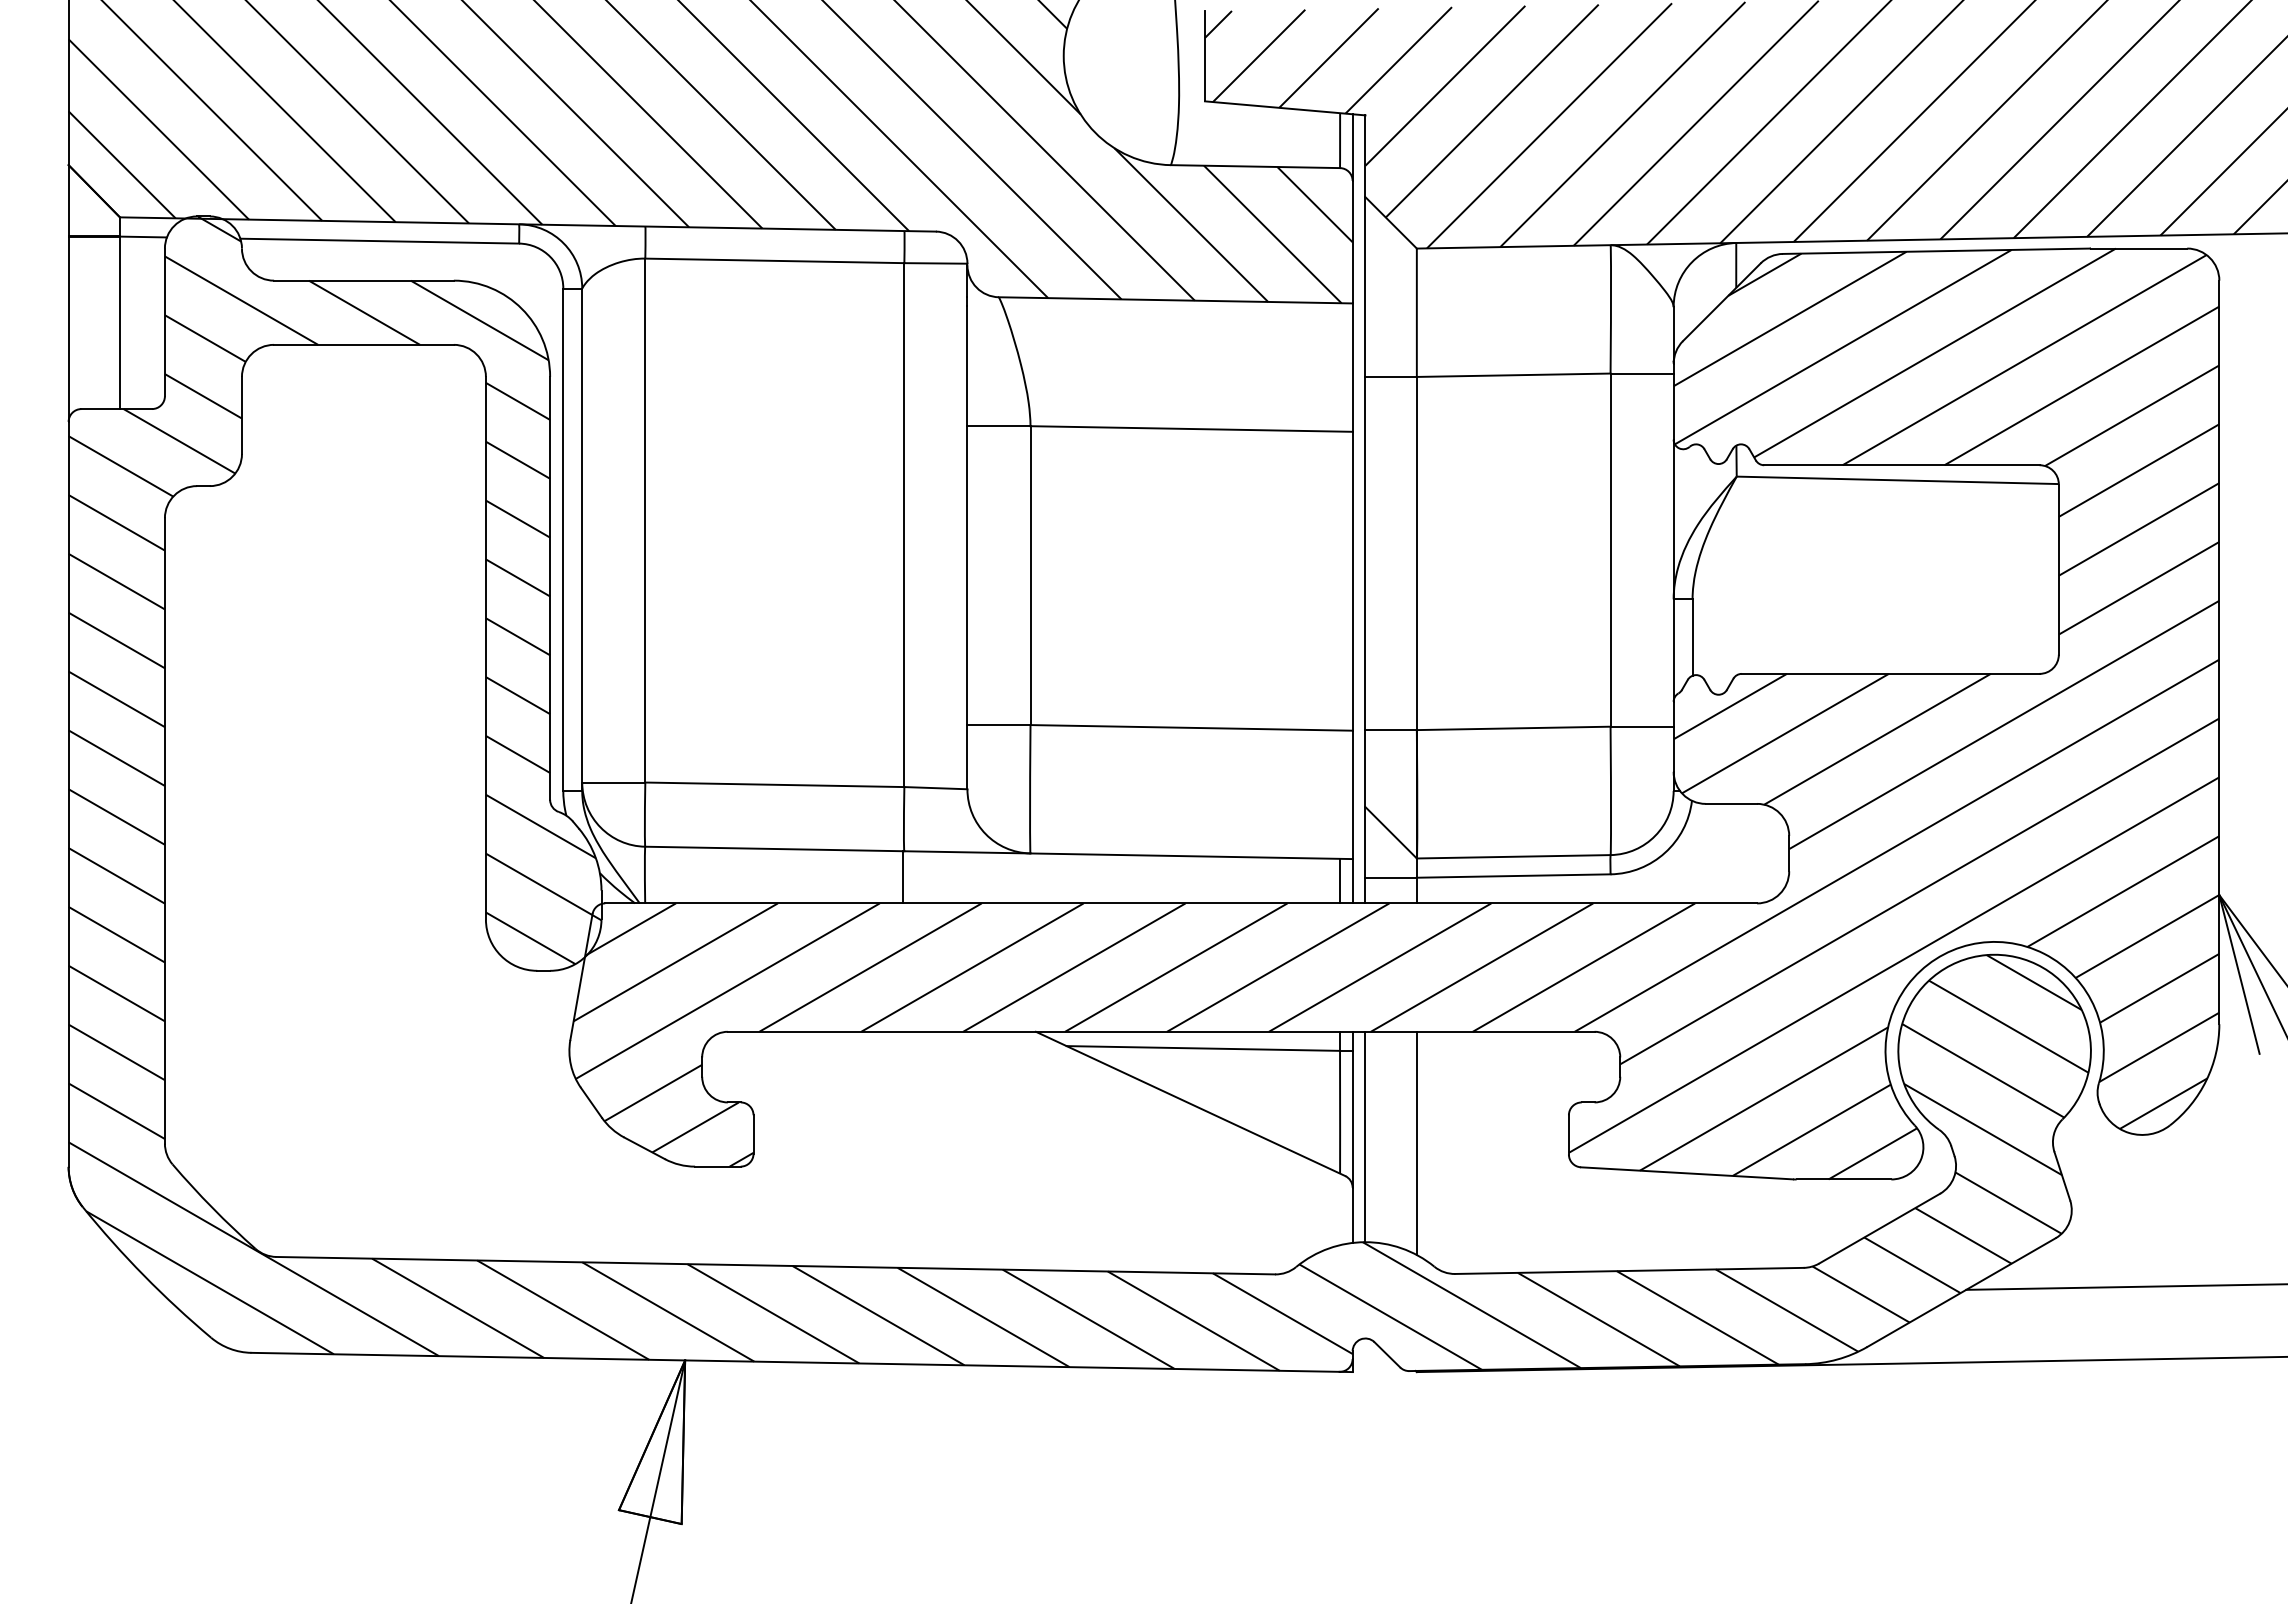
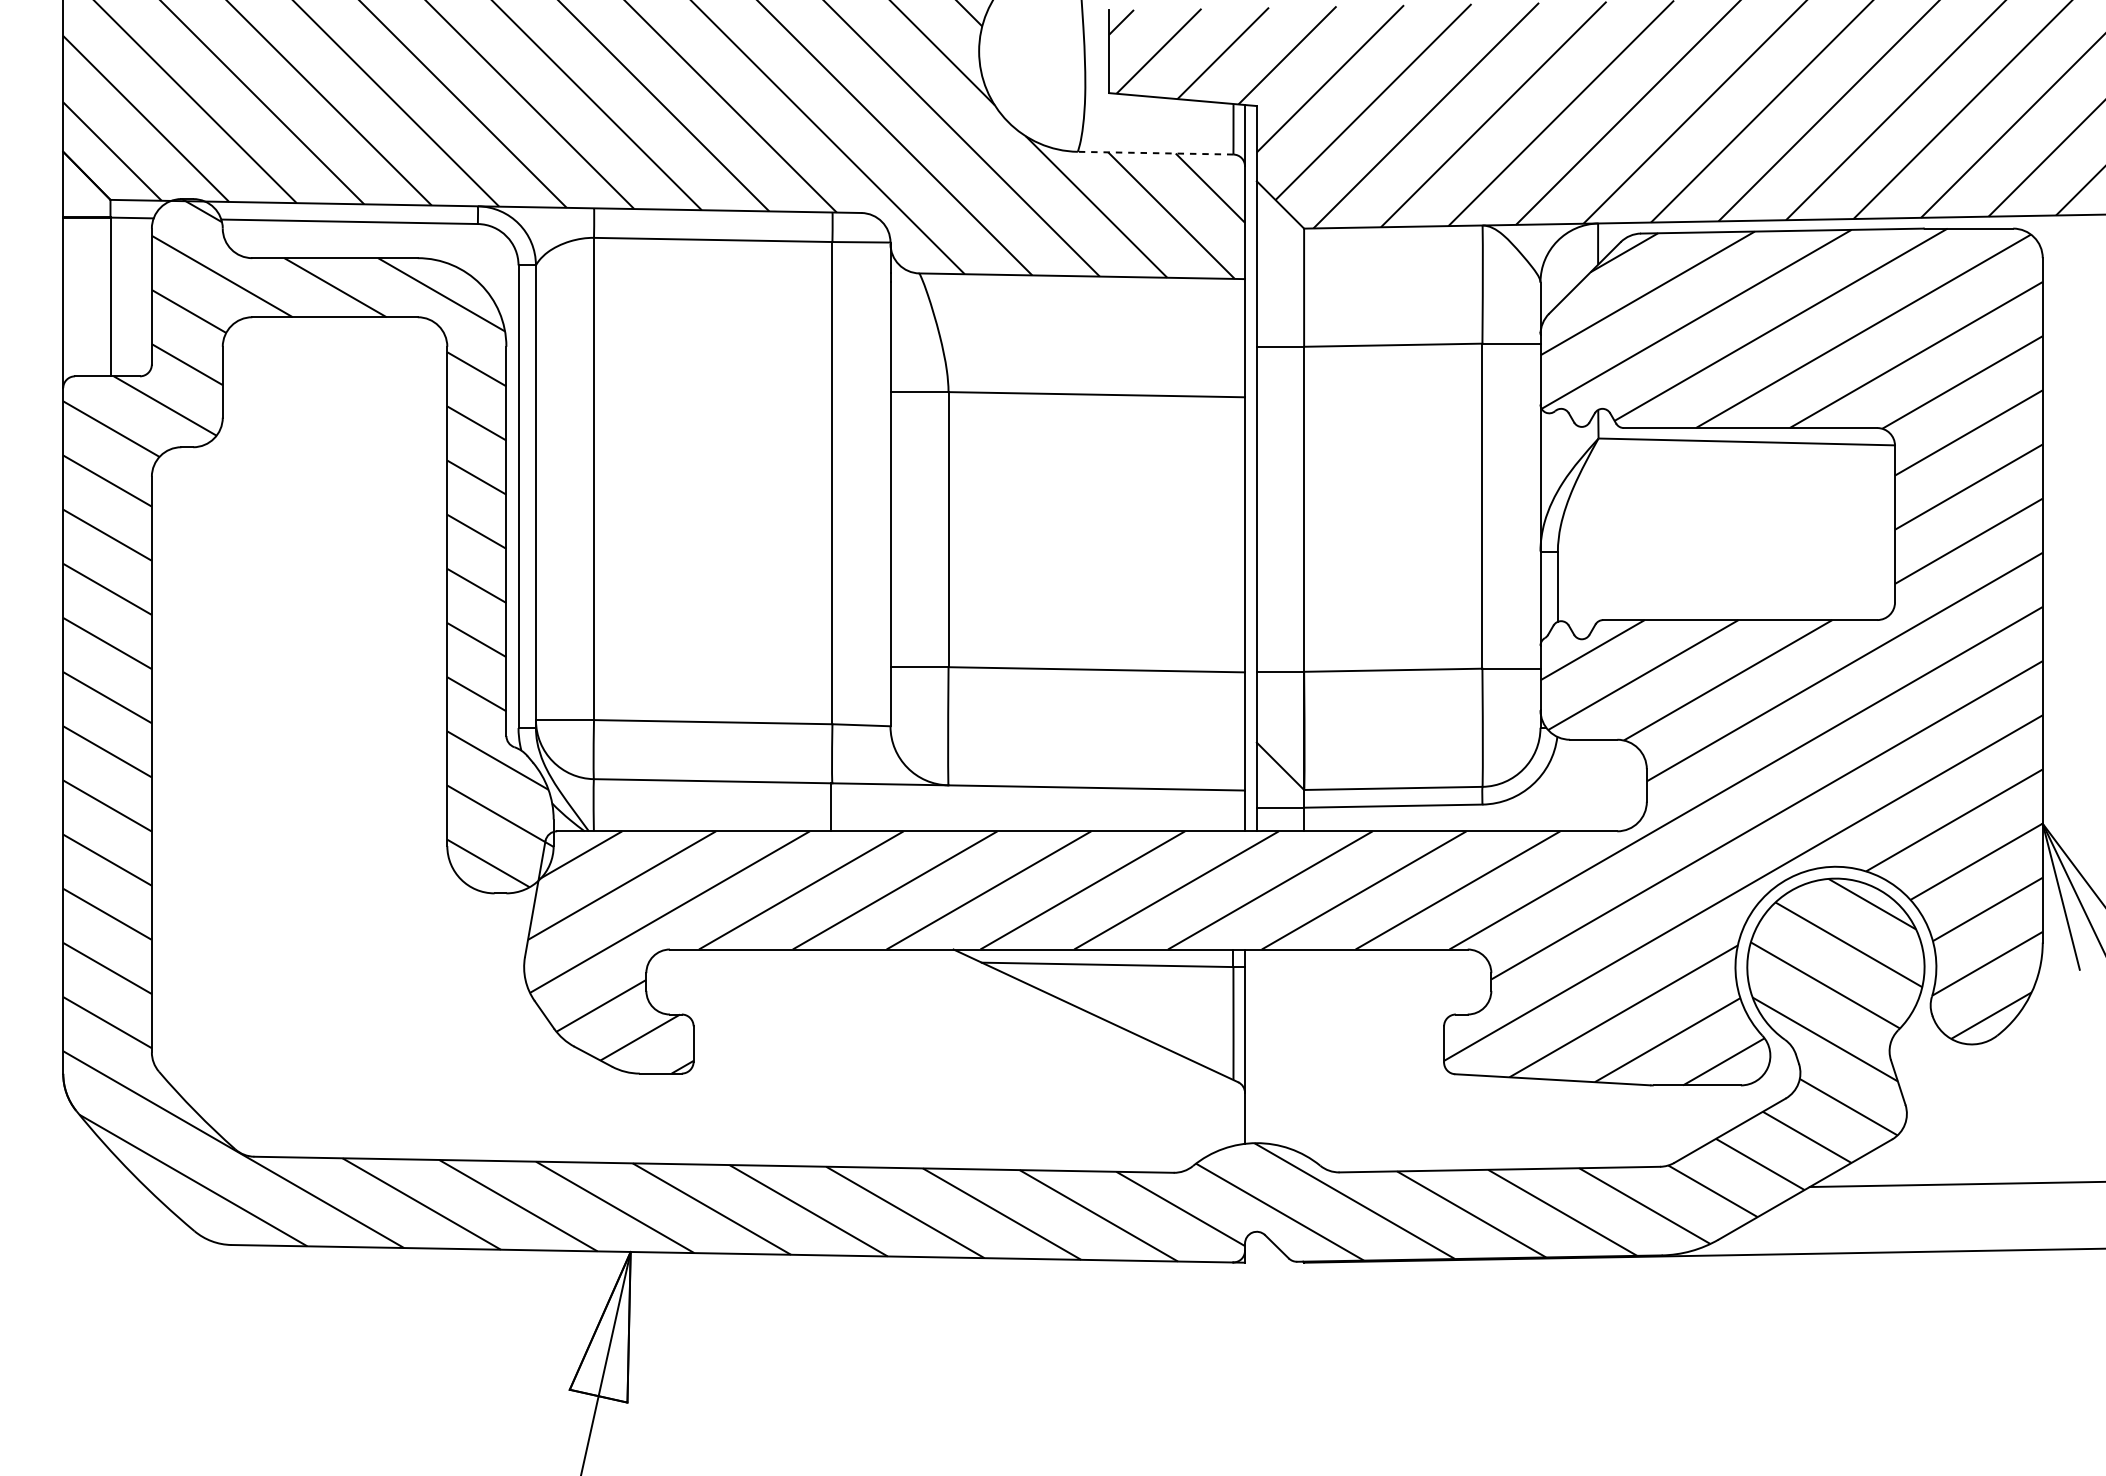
line: (1255, 166) -> (1155, 153), solid -> dashed
line: (1340, 880) -> (1233, 810), removed
line: (1365, 1136) -> (1256, 1045), removed
line: (1416, 1143) -> (1303, 1052), removed

